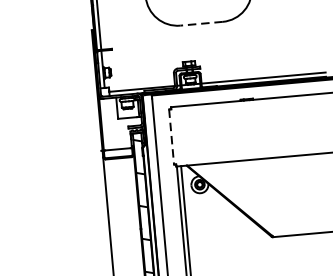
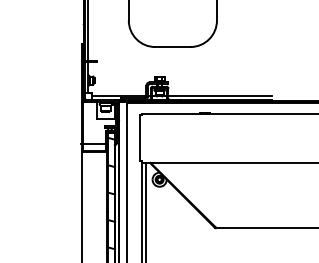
line: (201, 24) -> (172, 47), dashed -> solid
line: (171, 137) -> (139, 138), dashed -> solid

